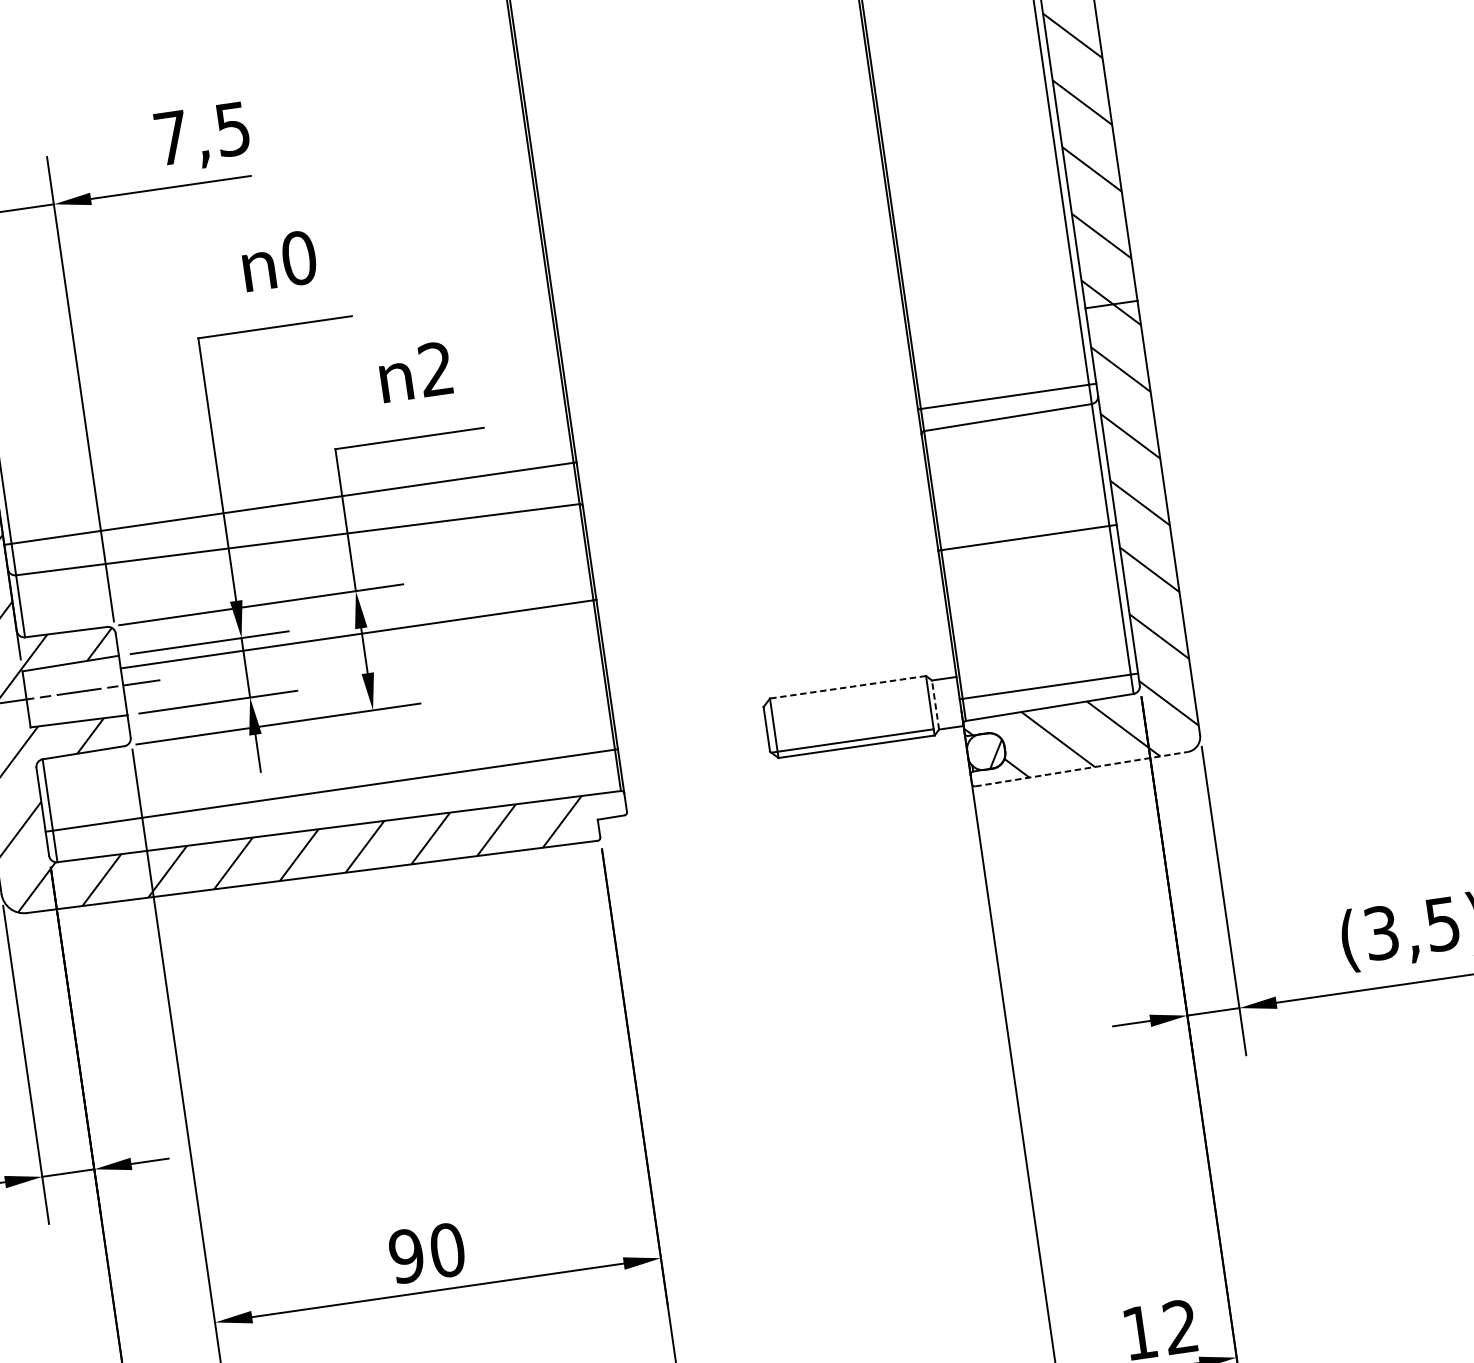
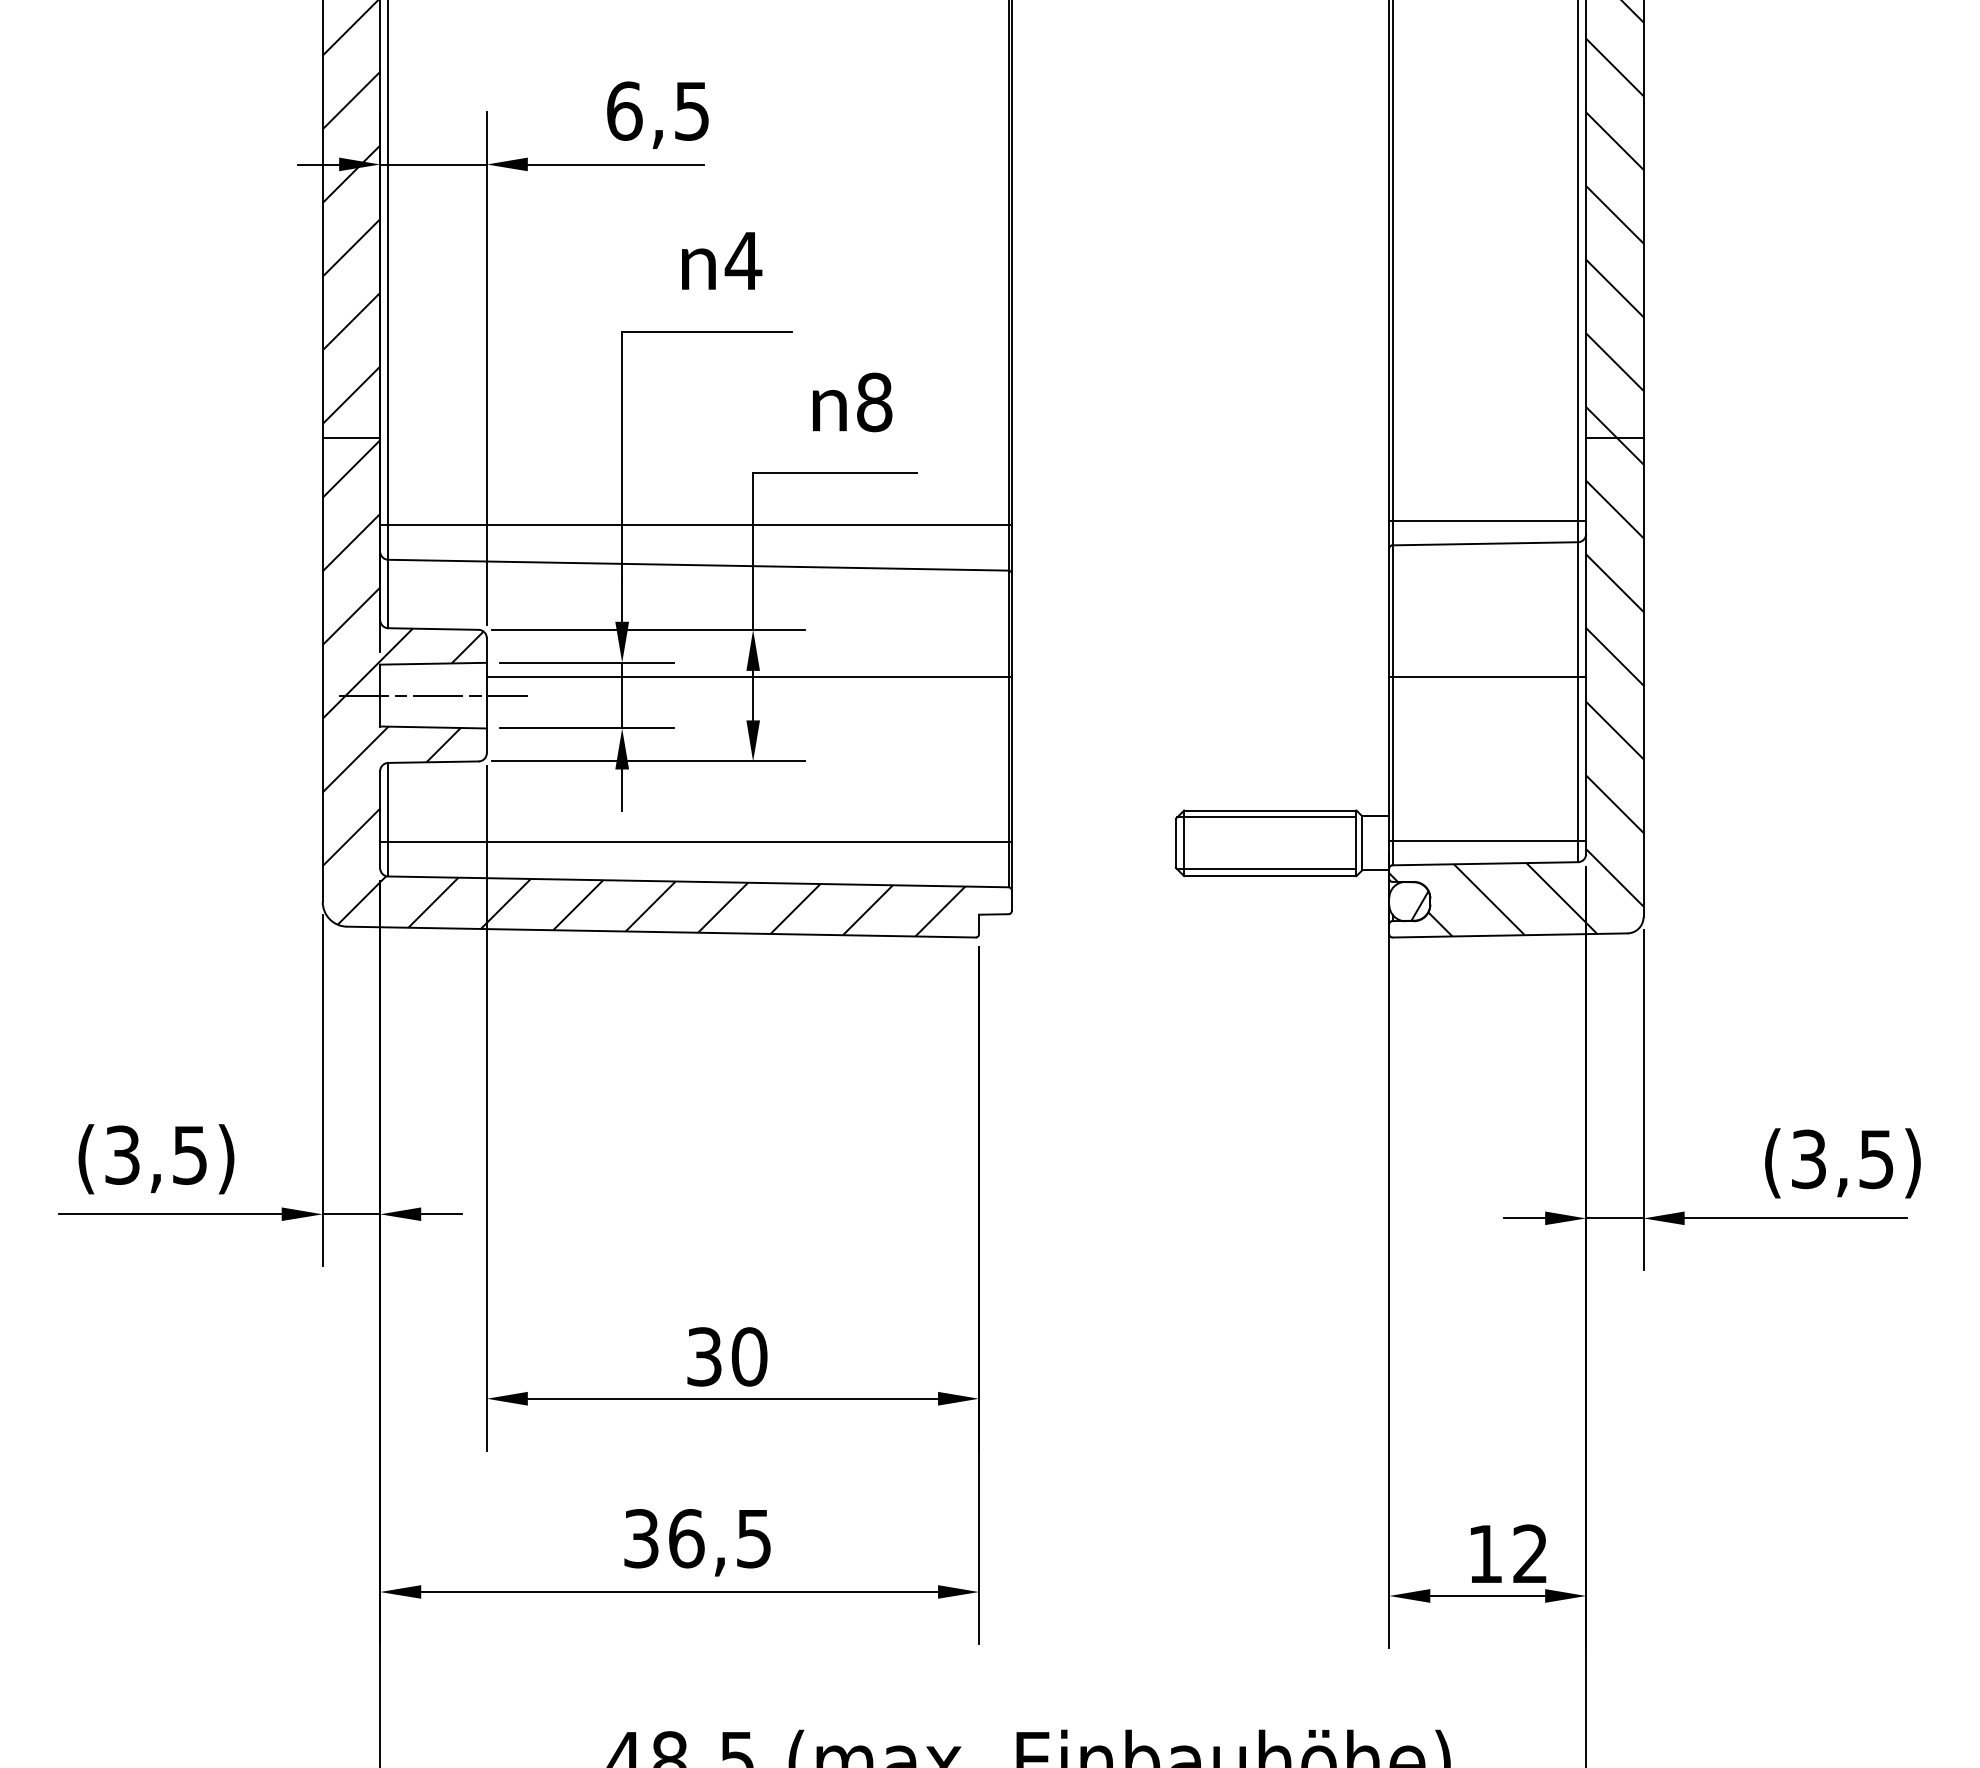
text: (171, 137) -> (624, 110), 7,5 -> 6,5
text: (298, 257) -> (743, 260), 0 -> 4
text: (436, 369) -> (874, 402), 2 -> 8
line: (847, 687) -> (1269, 810), dashed -> solid
line: (845, 694) -> (1266, 817), added
line: (935, 704) -> (1362, 842), dashed -> solid
line: (1081, 769) -> (1510, 935), dashed -> solid
text: (406, 1255) -> (704, 1356), 90 -> 30

